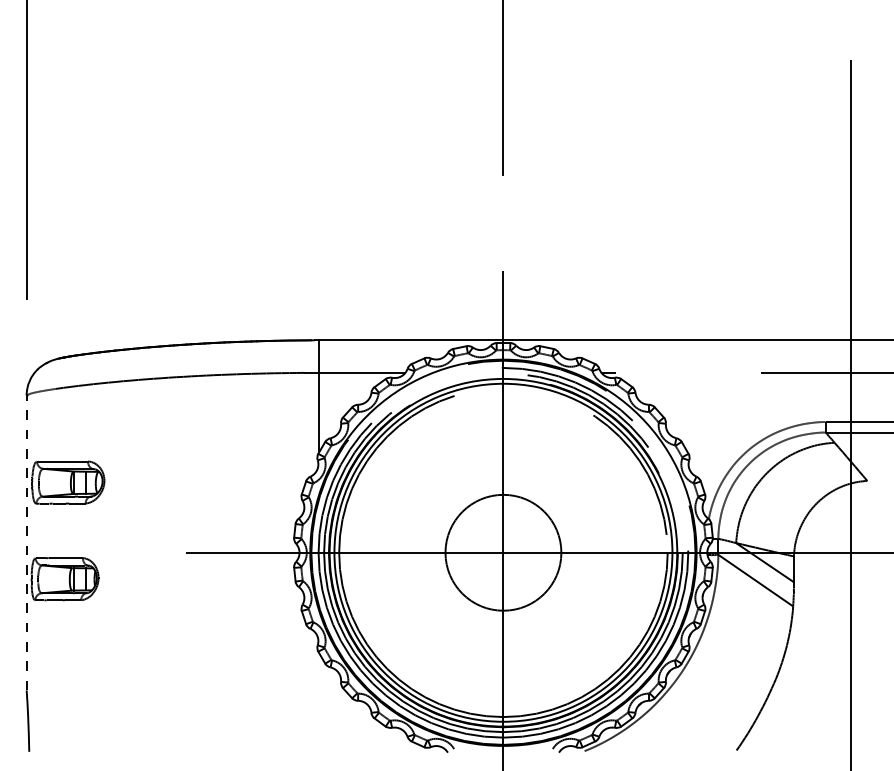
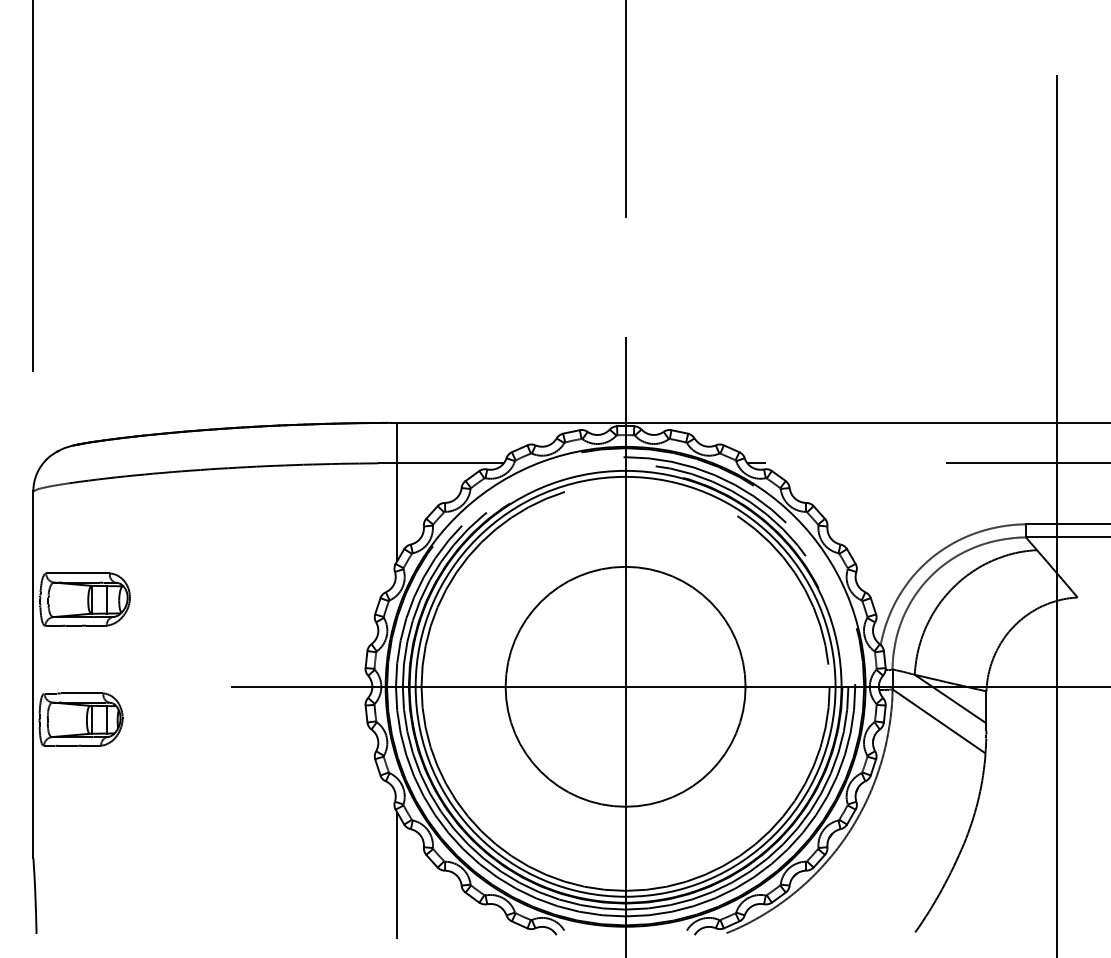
line: (26, 542) -> (33, 674), dashed -> solid
circle: (503, 552) -> (625, 686), size x1.67
line: (319, 704) -> (397, 875), added

